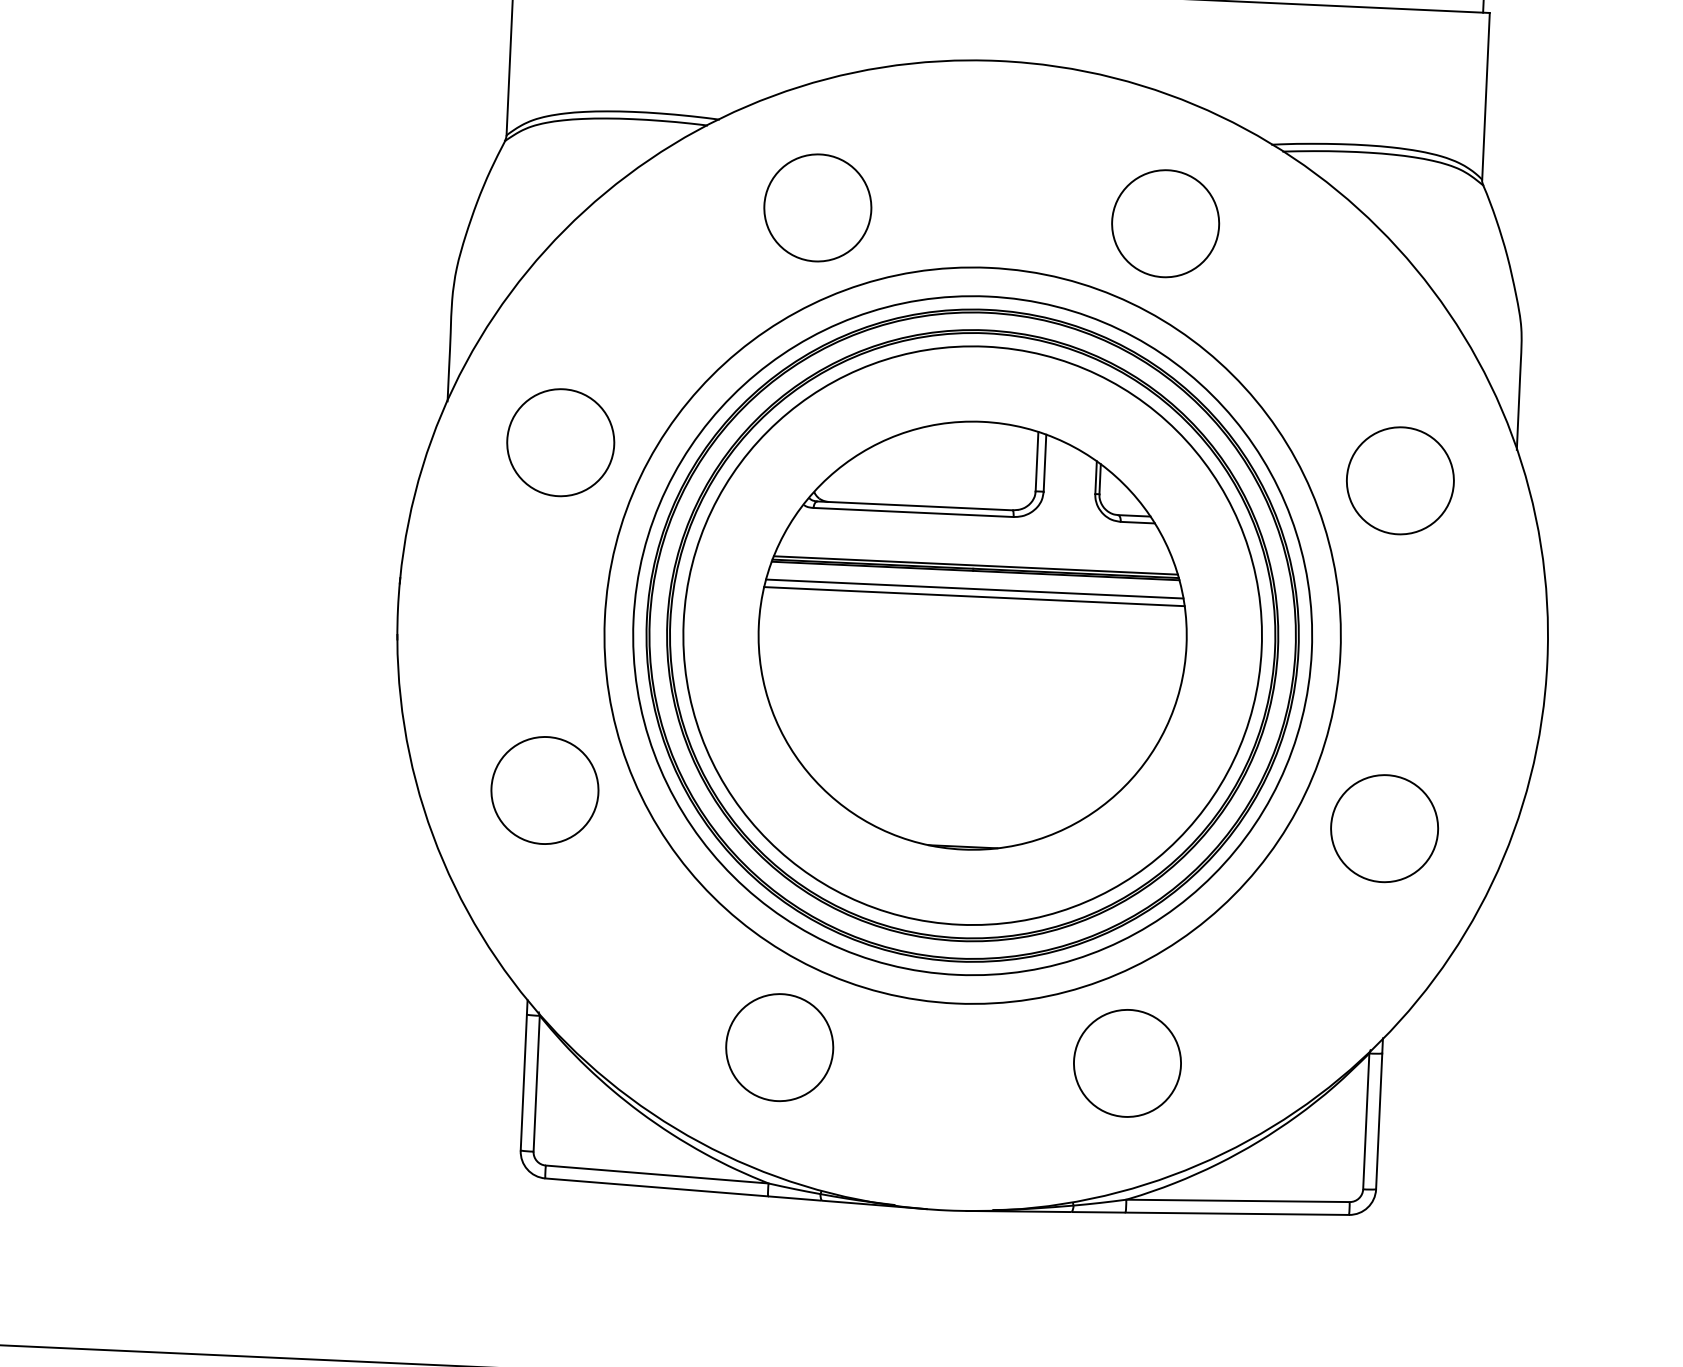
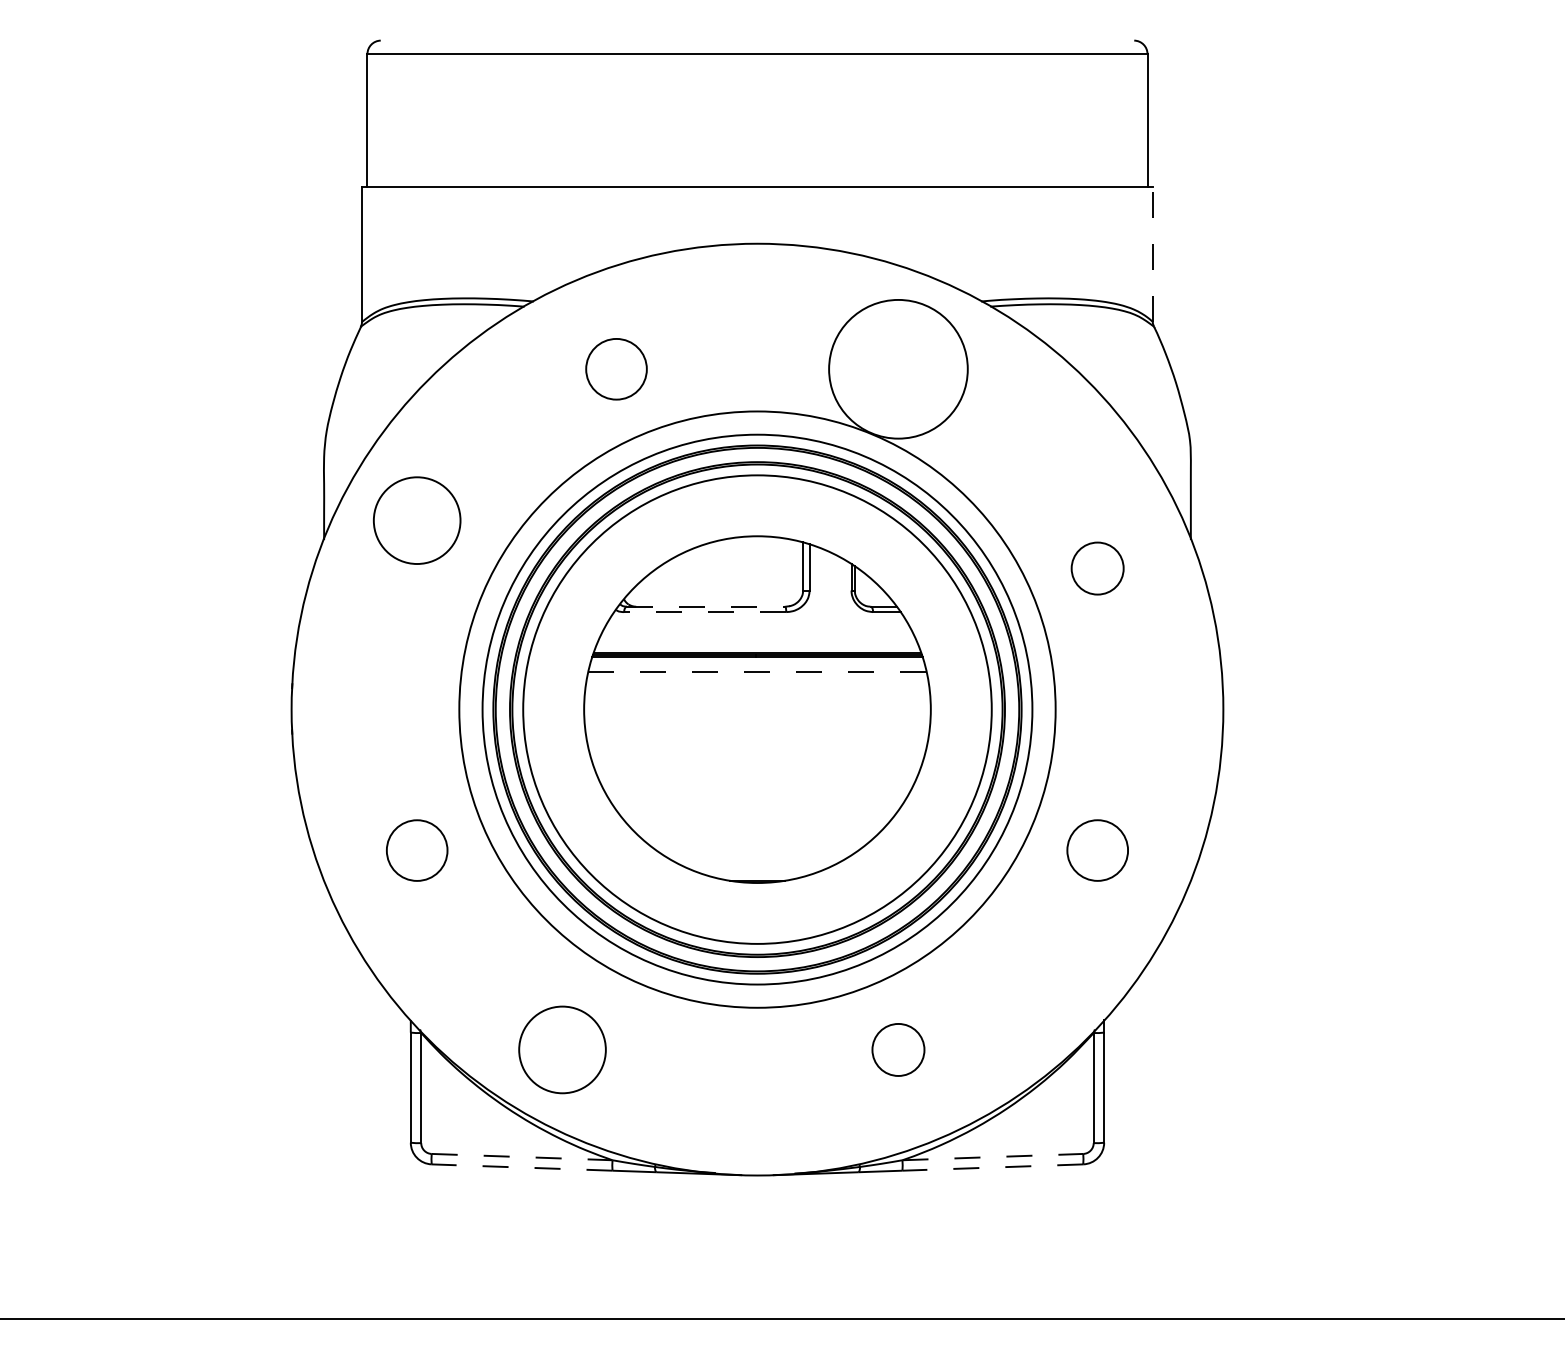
line: (1485, 96) -> (1152, 254), solid -> dashed
circle: (817, 206) -> (616, 368), size x0.7
circle: (1165, 222) -> (898, 368), size x1.6
circle: (561, 442) -> (417, 520), moved
circle: (1400, 480) -> (1097, 568), size x0.6
line: (915, 505) -> (706, 606), solid -> dashed
line: (912, 512) -> (704, 612), solid -> dashed
line: (974, 588) -> (757, 671), solid -> dashed
line: (974, 596) -> (757, 677), removed
circle: (544, 790) -> (416, 850), size x0.7
circle: (1384, 828) -> (1097, 850), size x0.7
circle: (779, 1047) -> (562, 1049), moved
circle: (1127, 1062) -> (898, 1049), size x0.6
line: (657, 1175) -> (522, 1157), solid -> dashed
line: (655, 1187) -> (521, 1167), solid -> dashed
line: (1238, 1201) -> (993, 1157), solid -> dashed
line: (1236, 1213) -> (992, 1167), solid -> dashed

